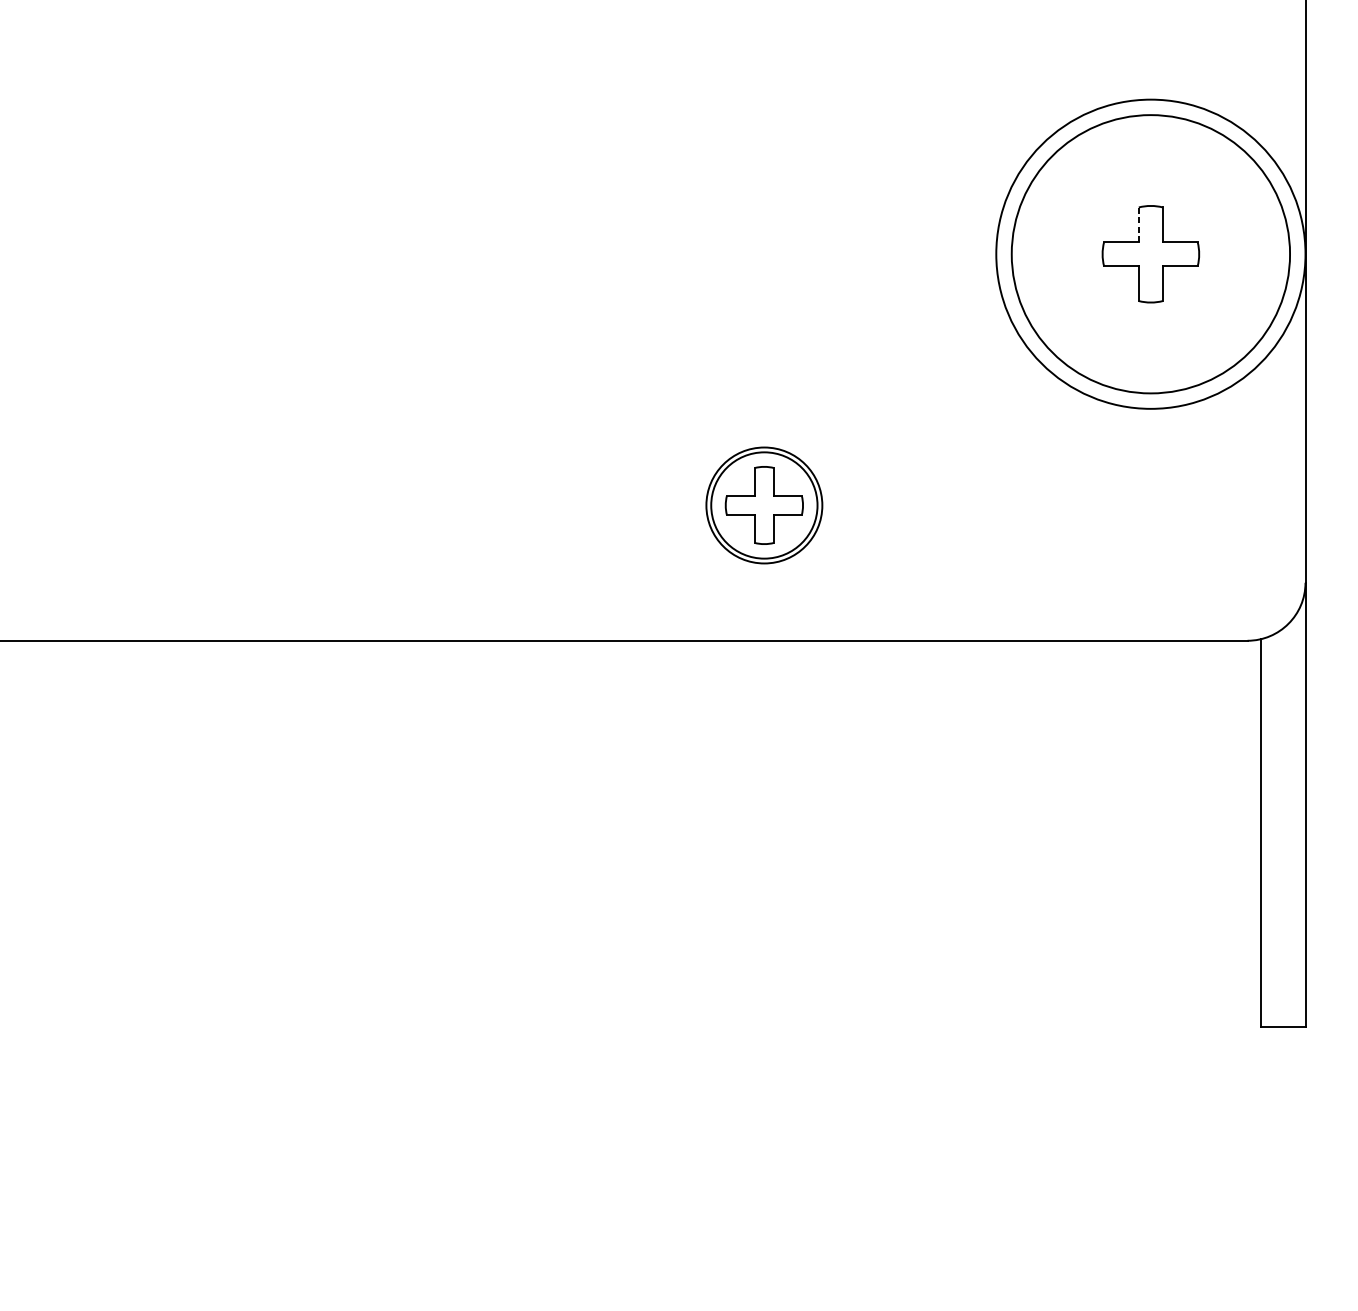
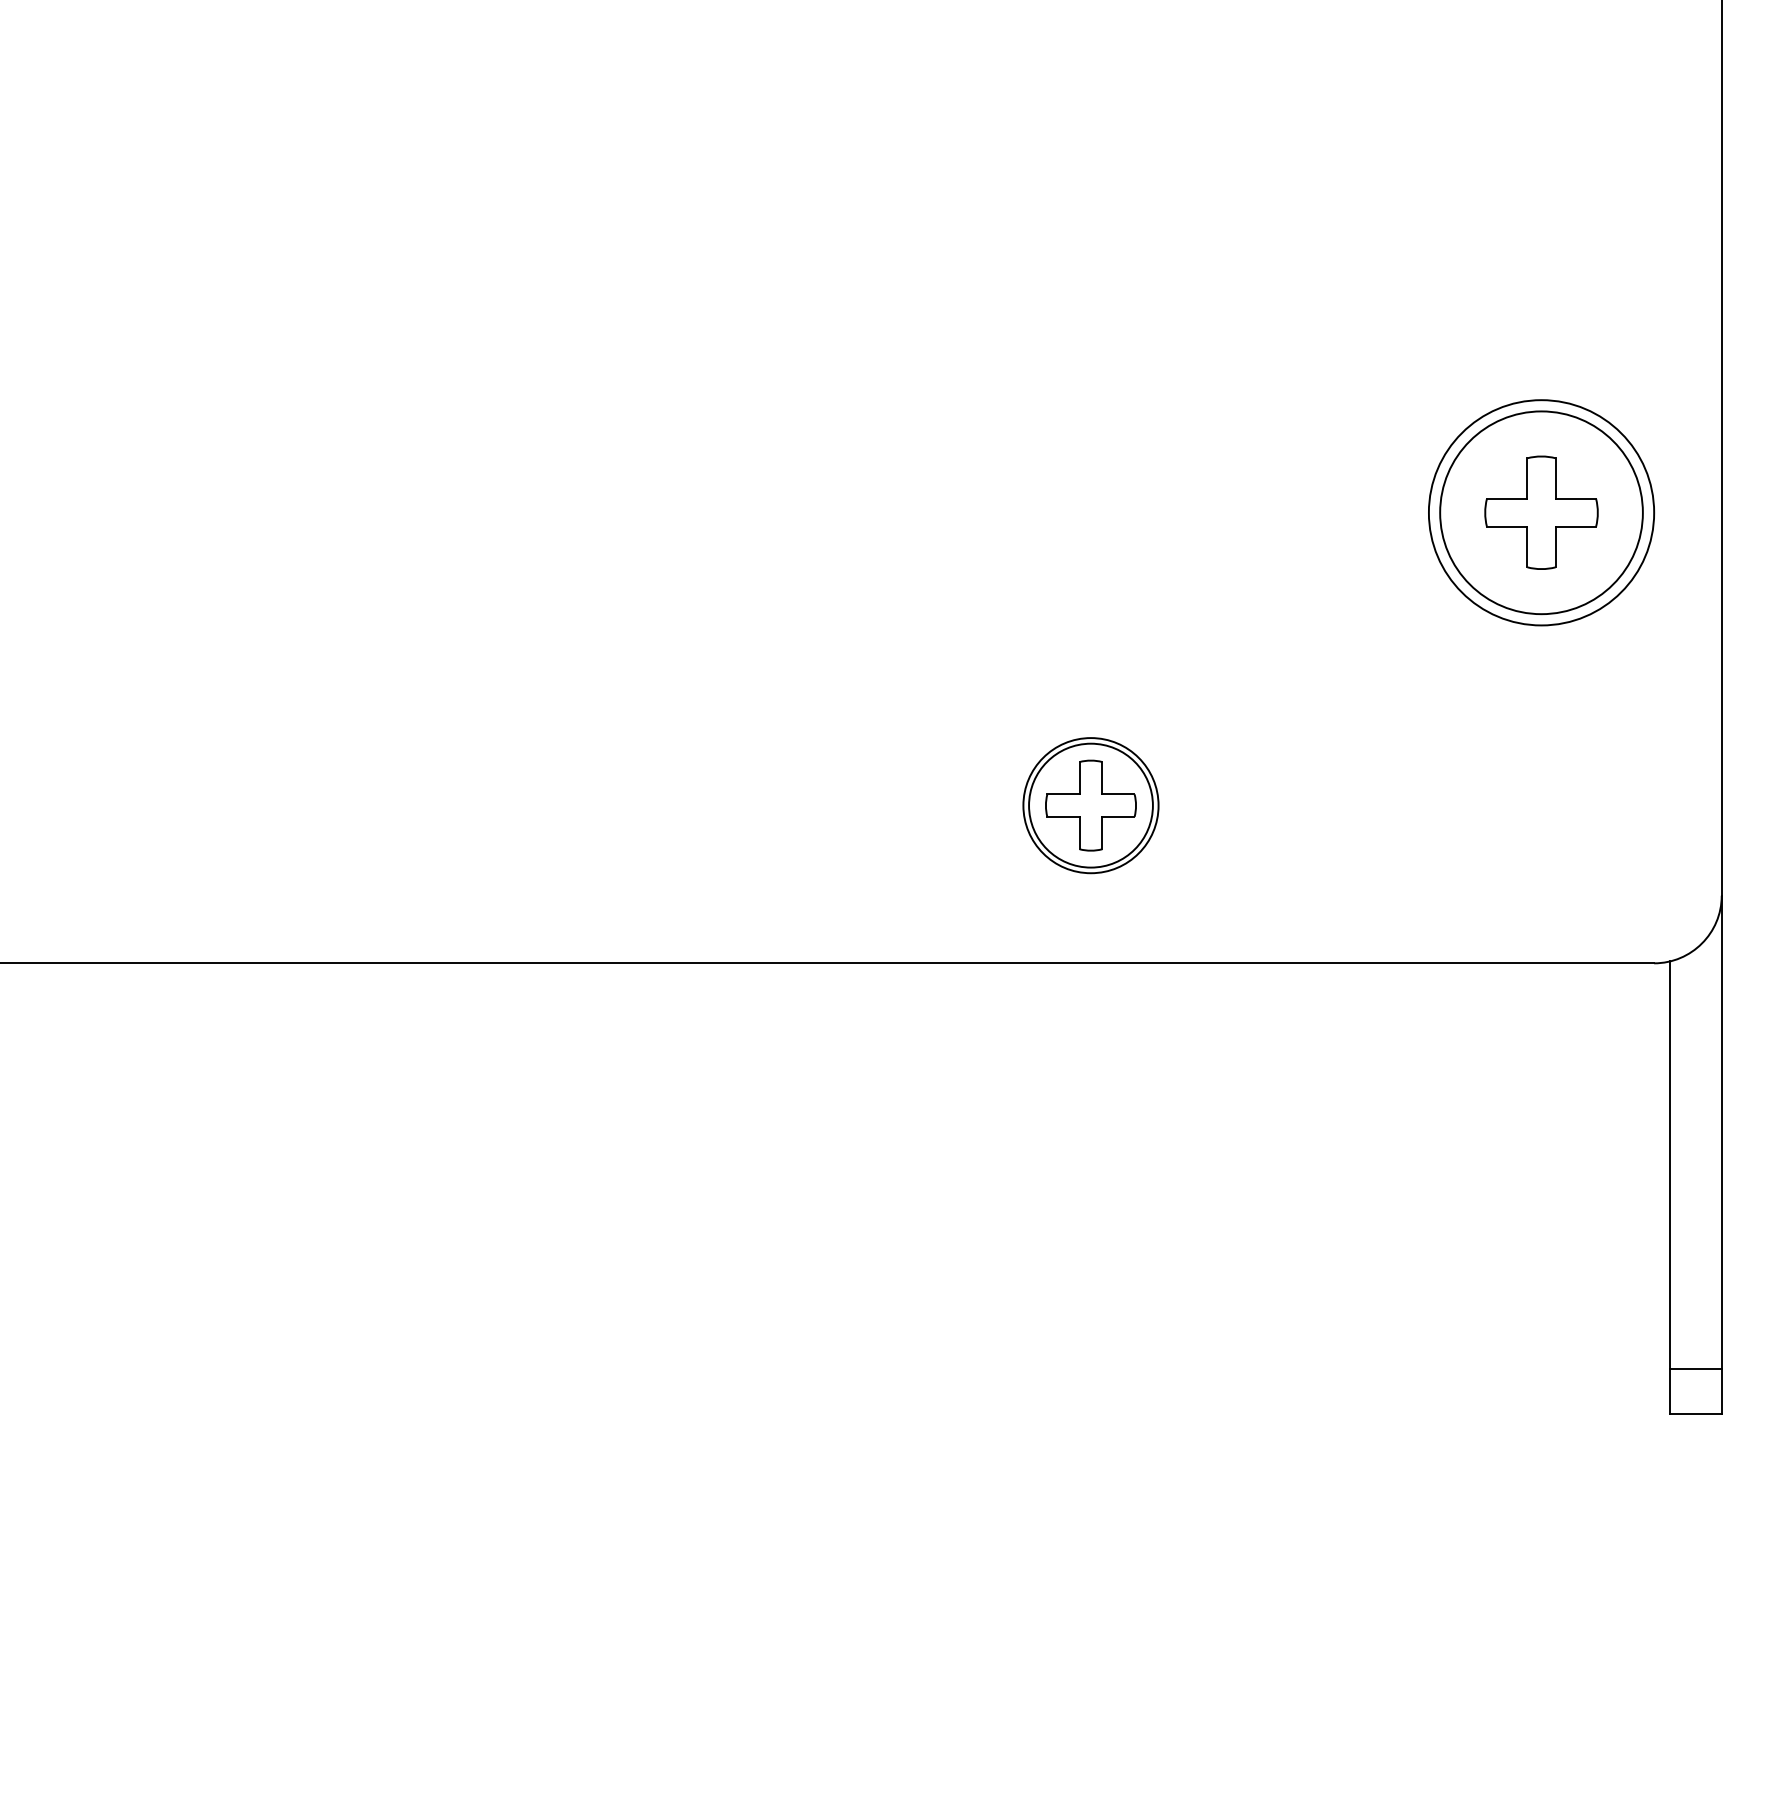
line: (1138, 223) -> (1527, 477), dashed -> solid
circle: (1150, 254) -> (1541, 512), size x0.62
circle: (1150, 254) -> (1541, 512), size x0.62
line: (1282, 988) -> (1695, 1368), added

